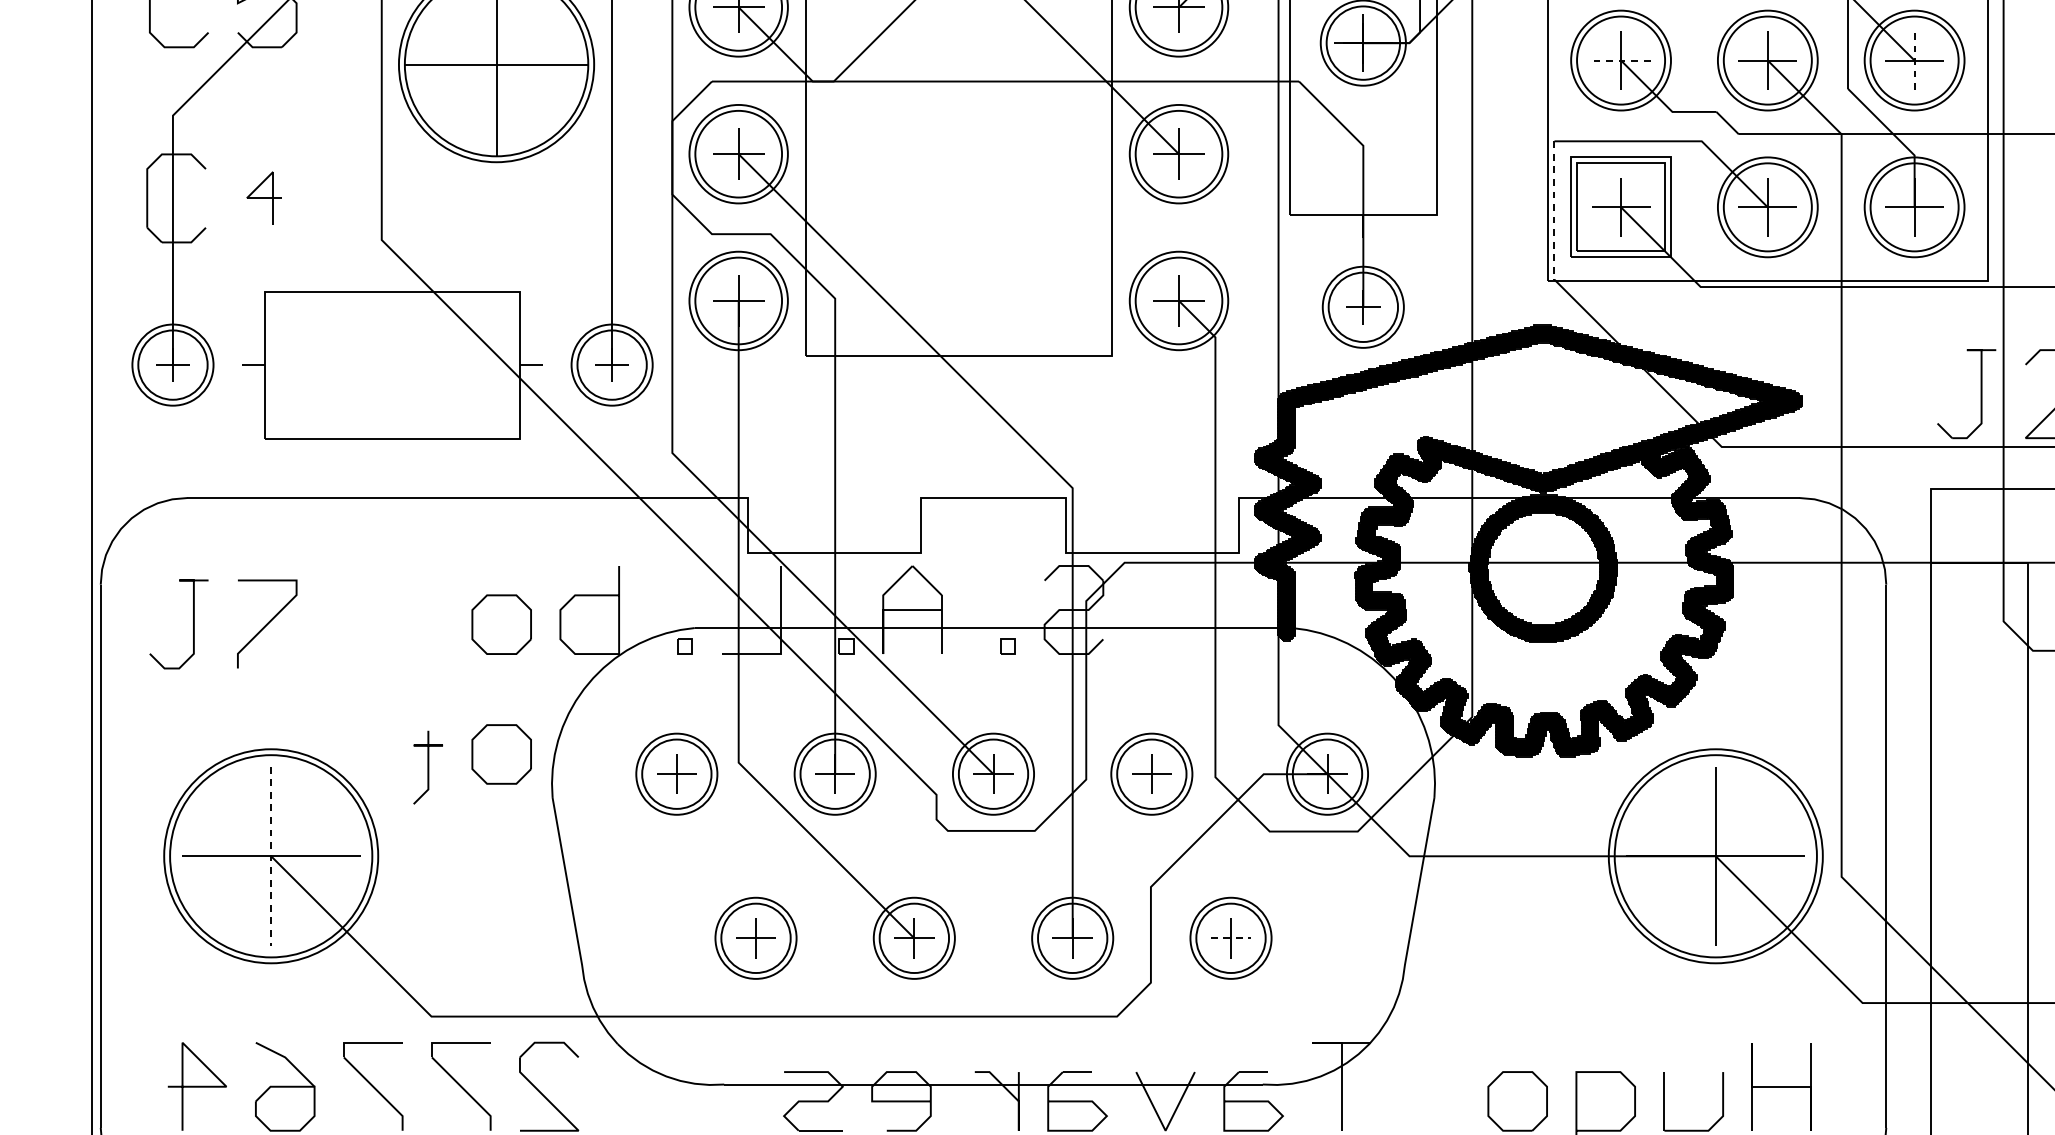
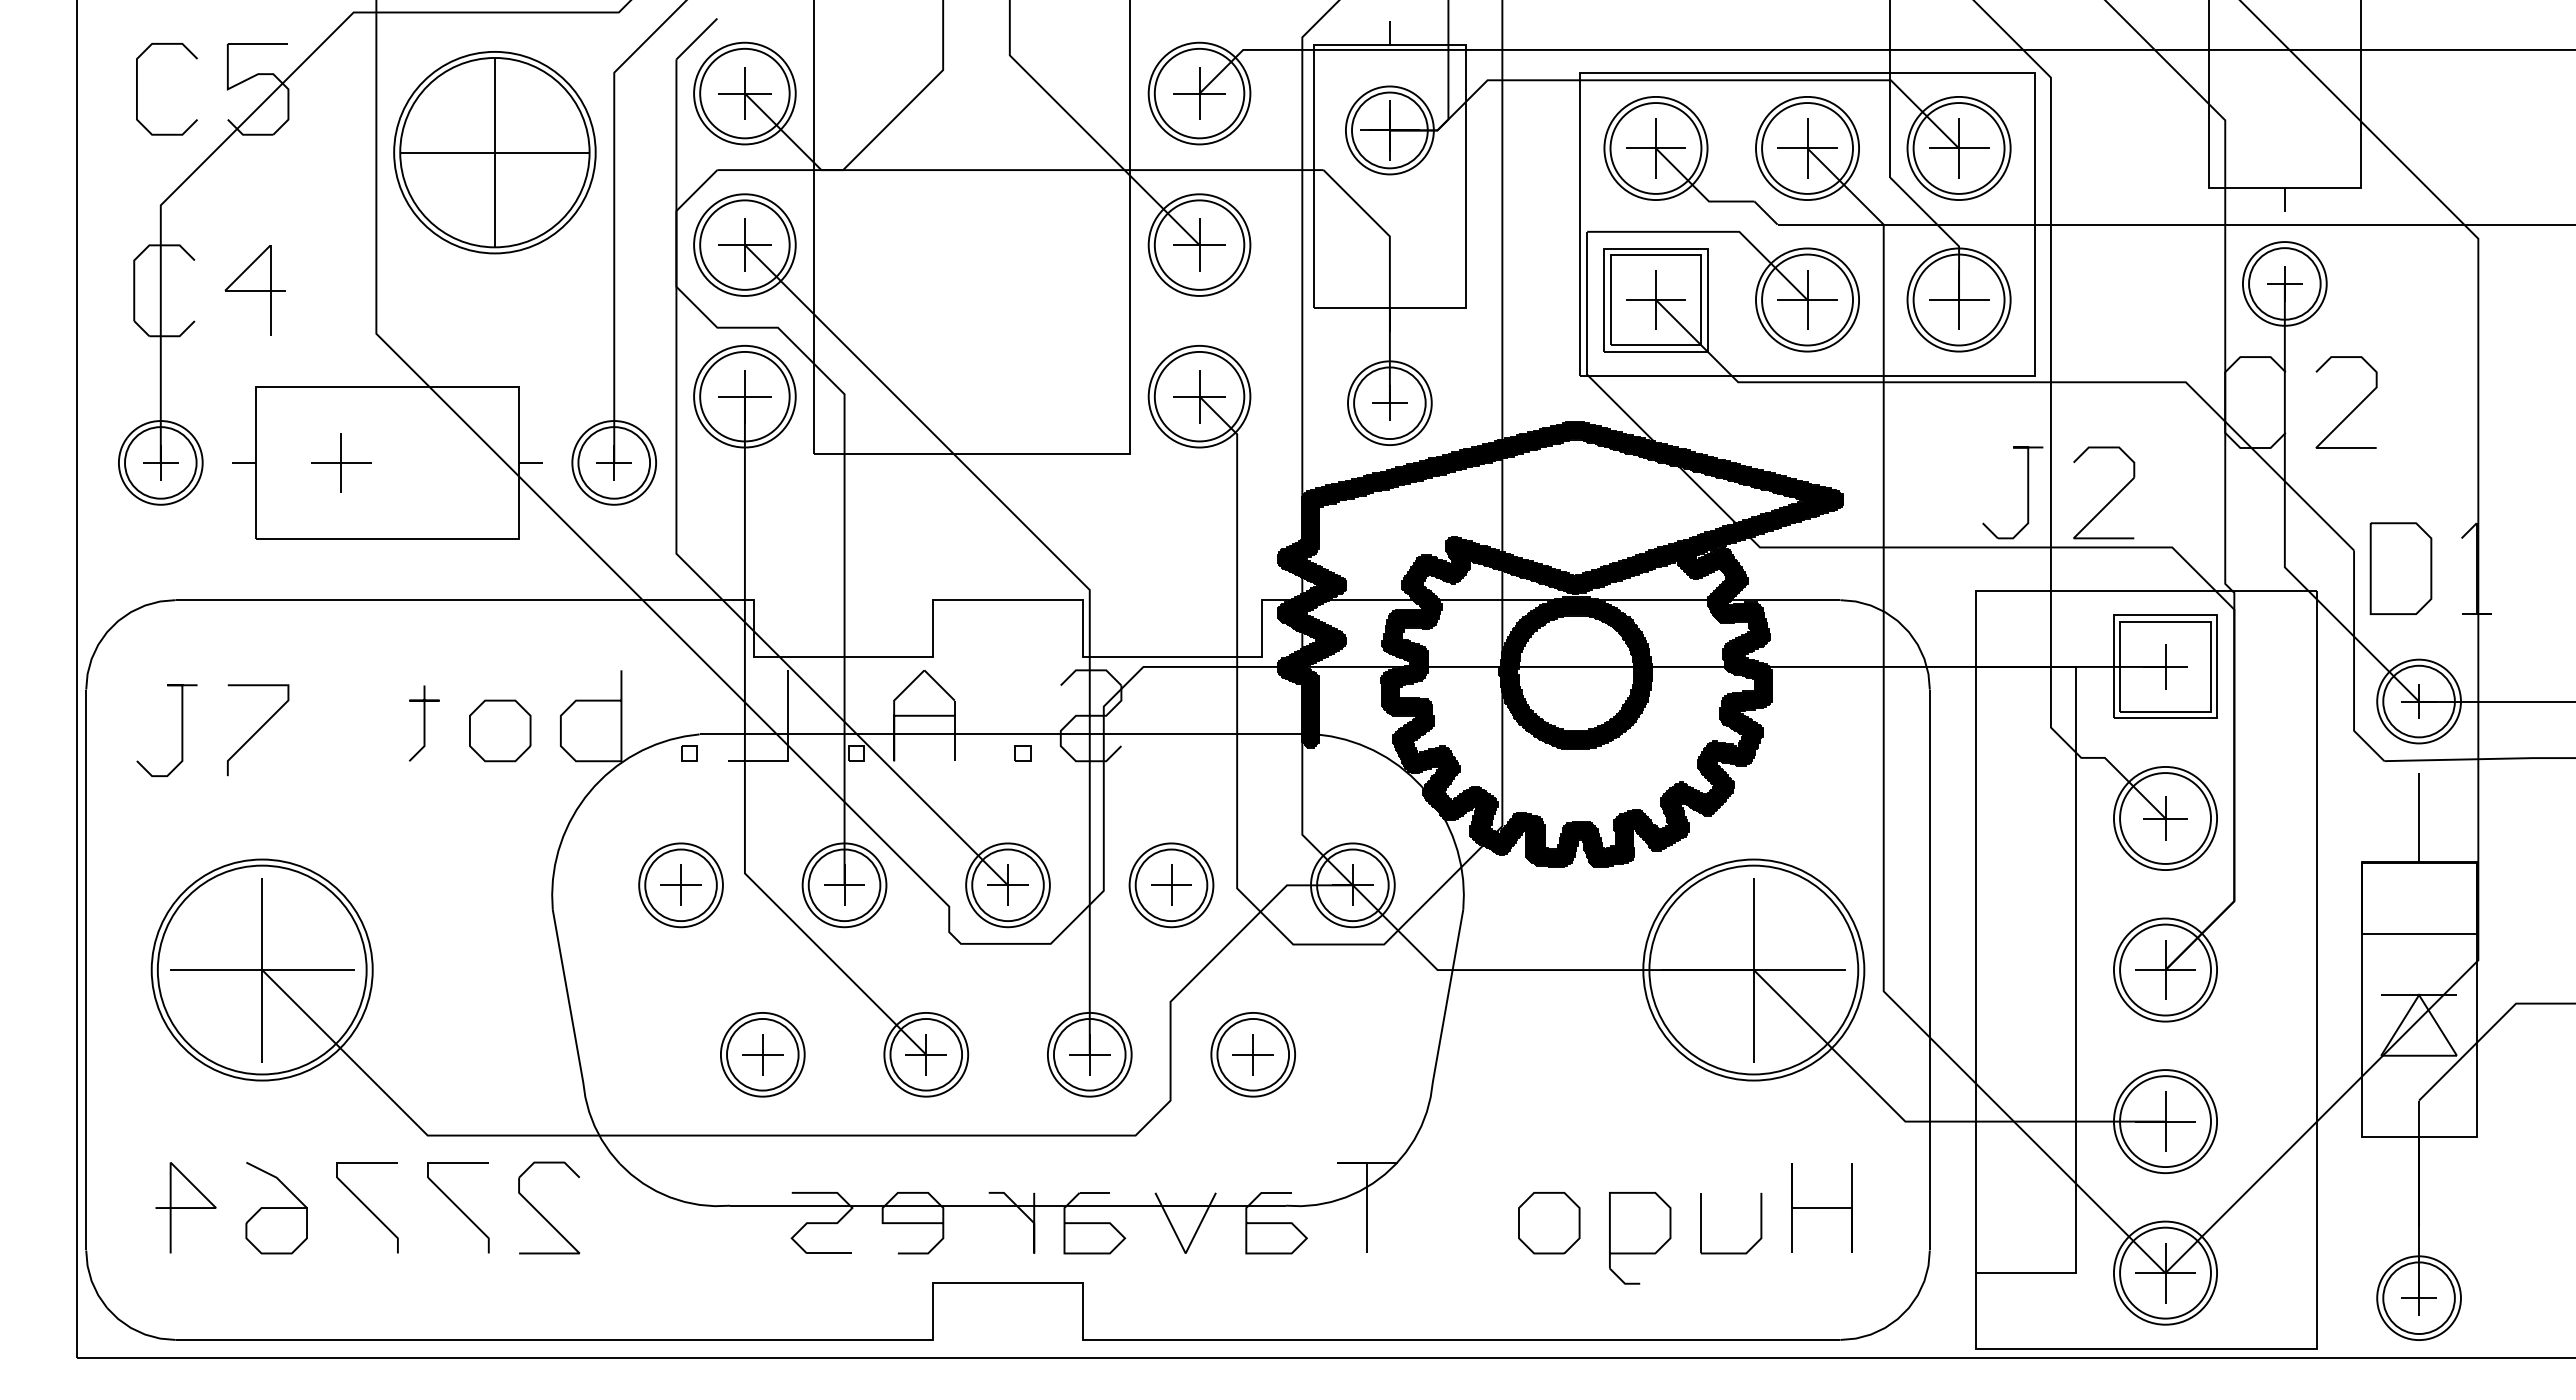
line: (1915, 59) -> (1959, 147), dashed -> solid
line: (1620, 60) -> (1655, 148), dashed -> solid
part: (263, 198) -> (254, 290), size x1.67
line: (1554, 210) -> (1587, 303), dashed -> solid
part: (347, 364) -> (341, 462), added
part: (501, 754) -> (500, 864), removed
curve: (428, 767) -> (424, 723), moved
line: (271, 856) -> (262, 970), dashed -> solid
line: (1231, 938) -> (1253, 1054), dashed -> solid

